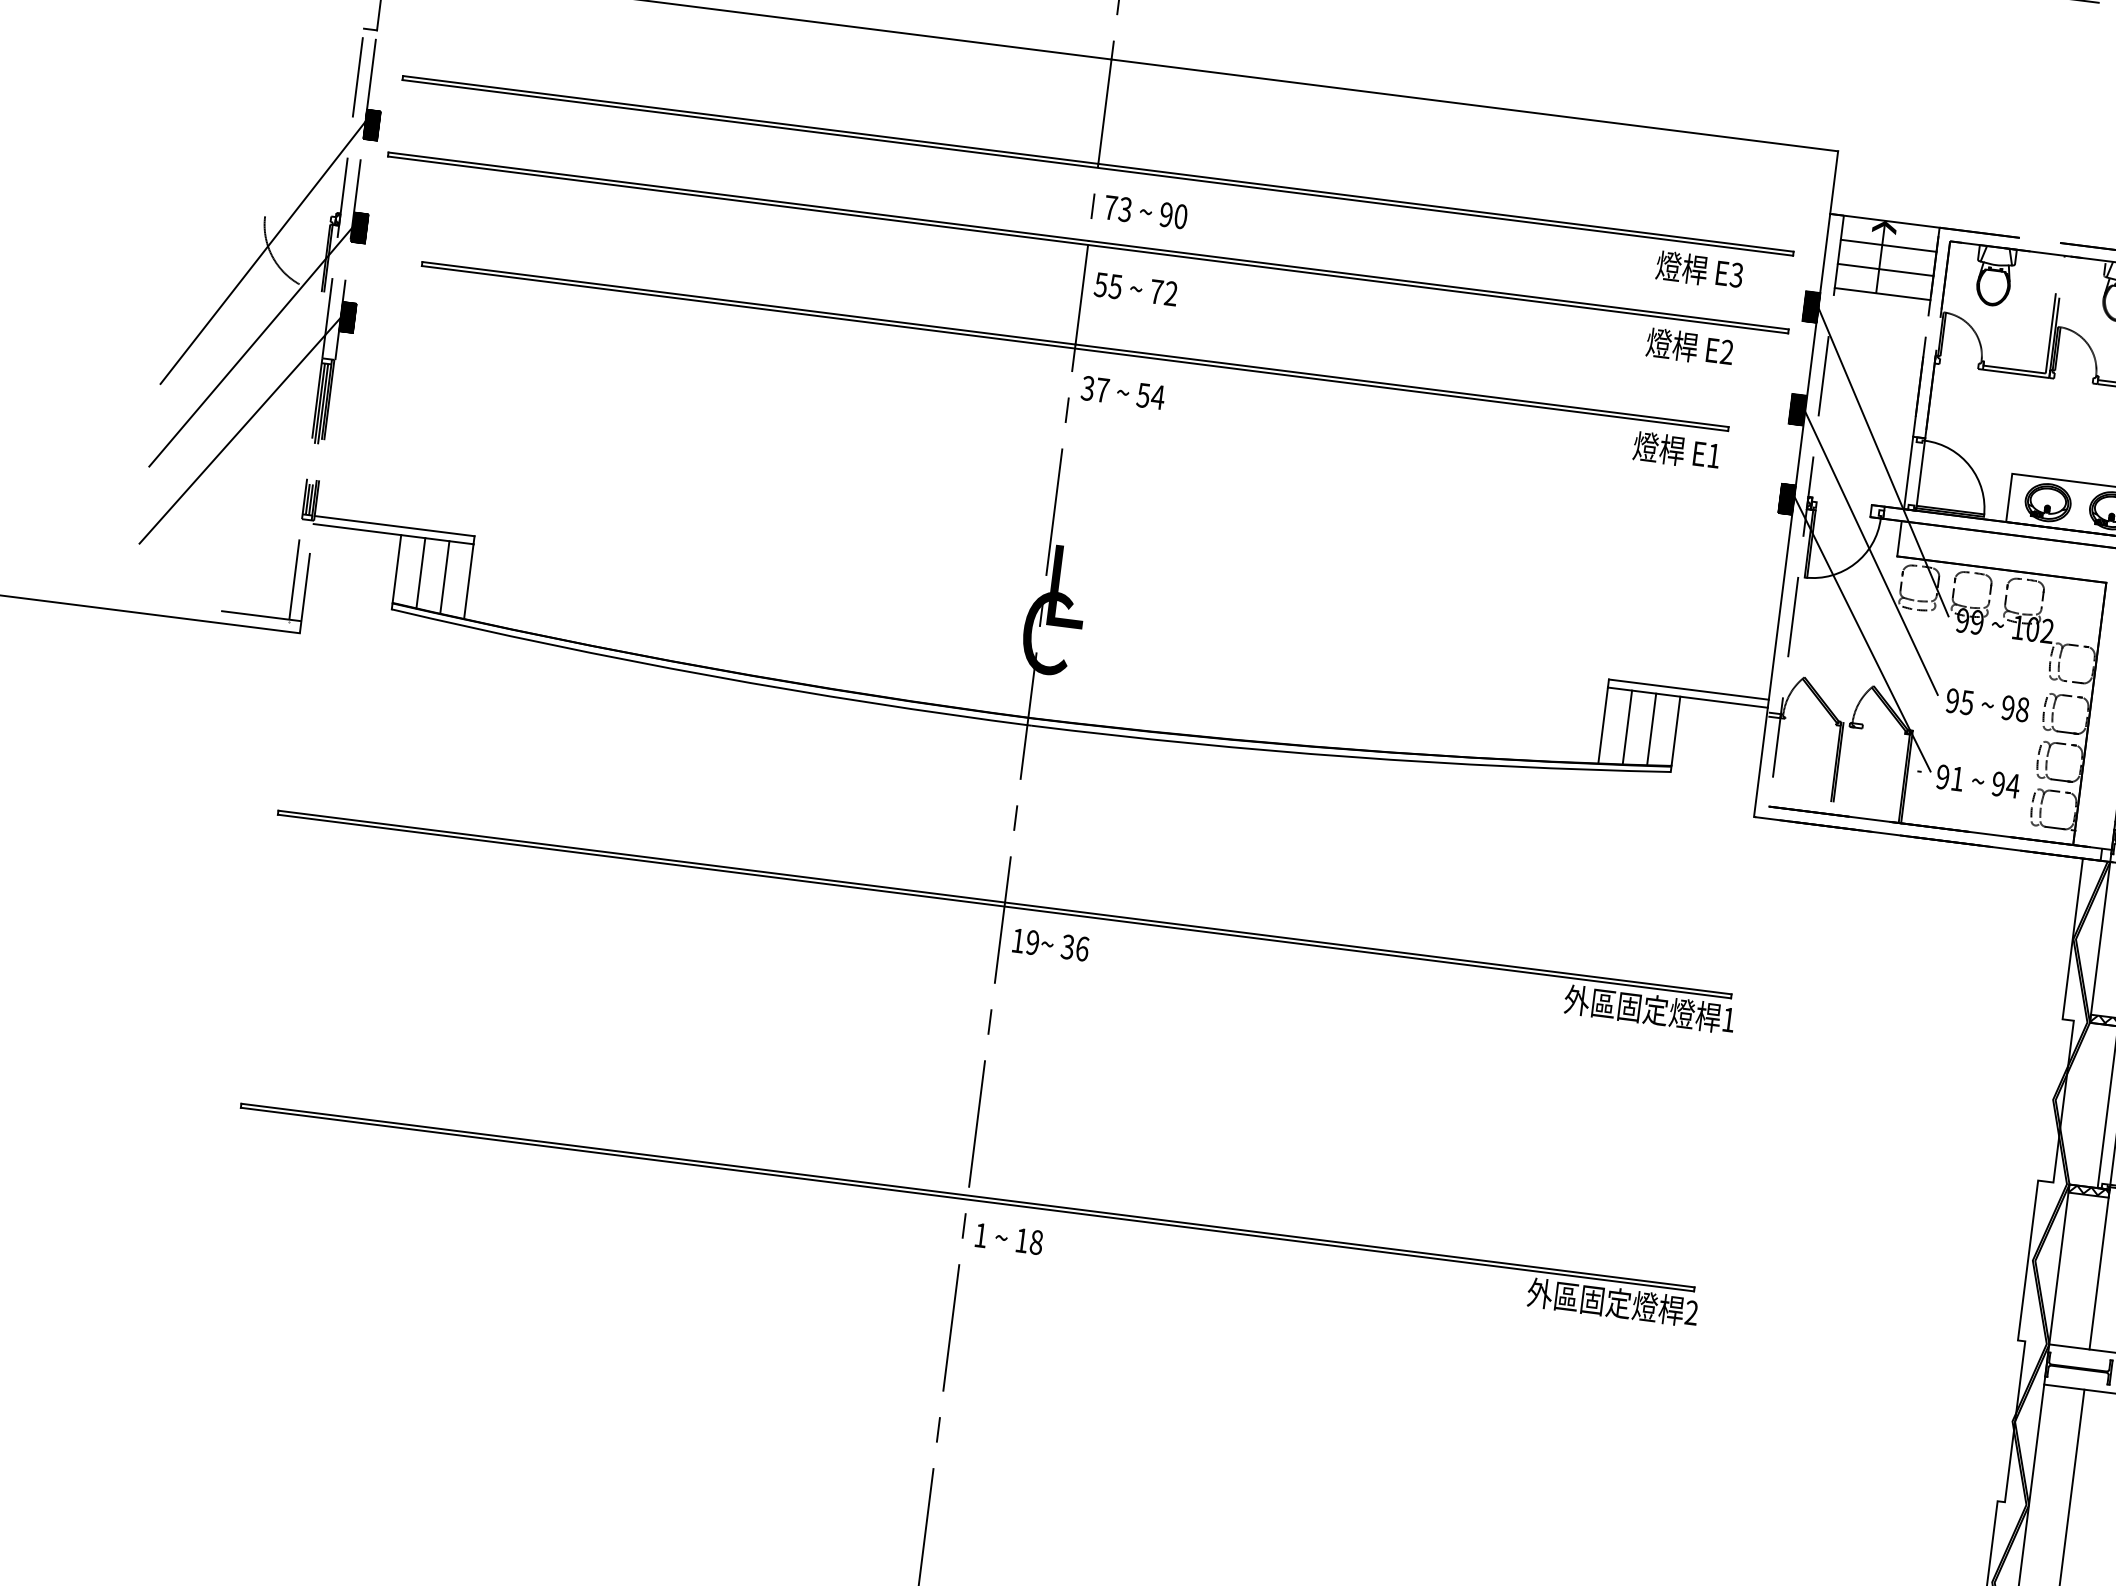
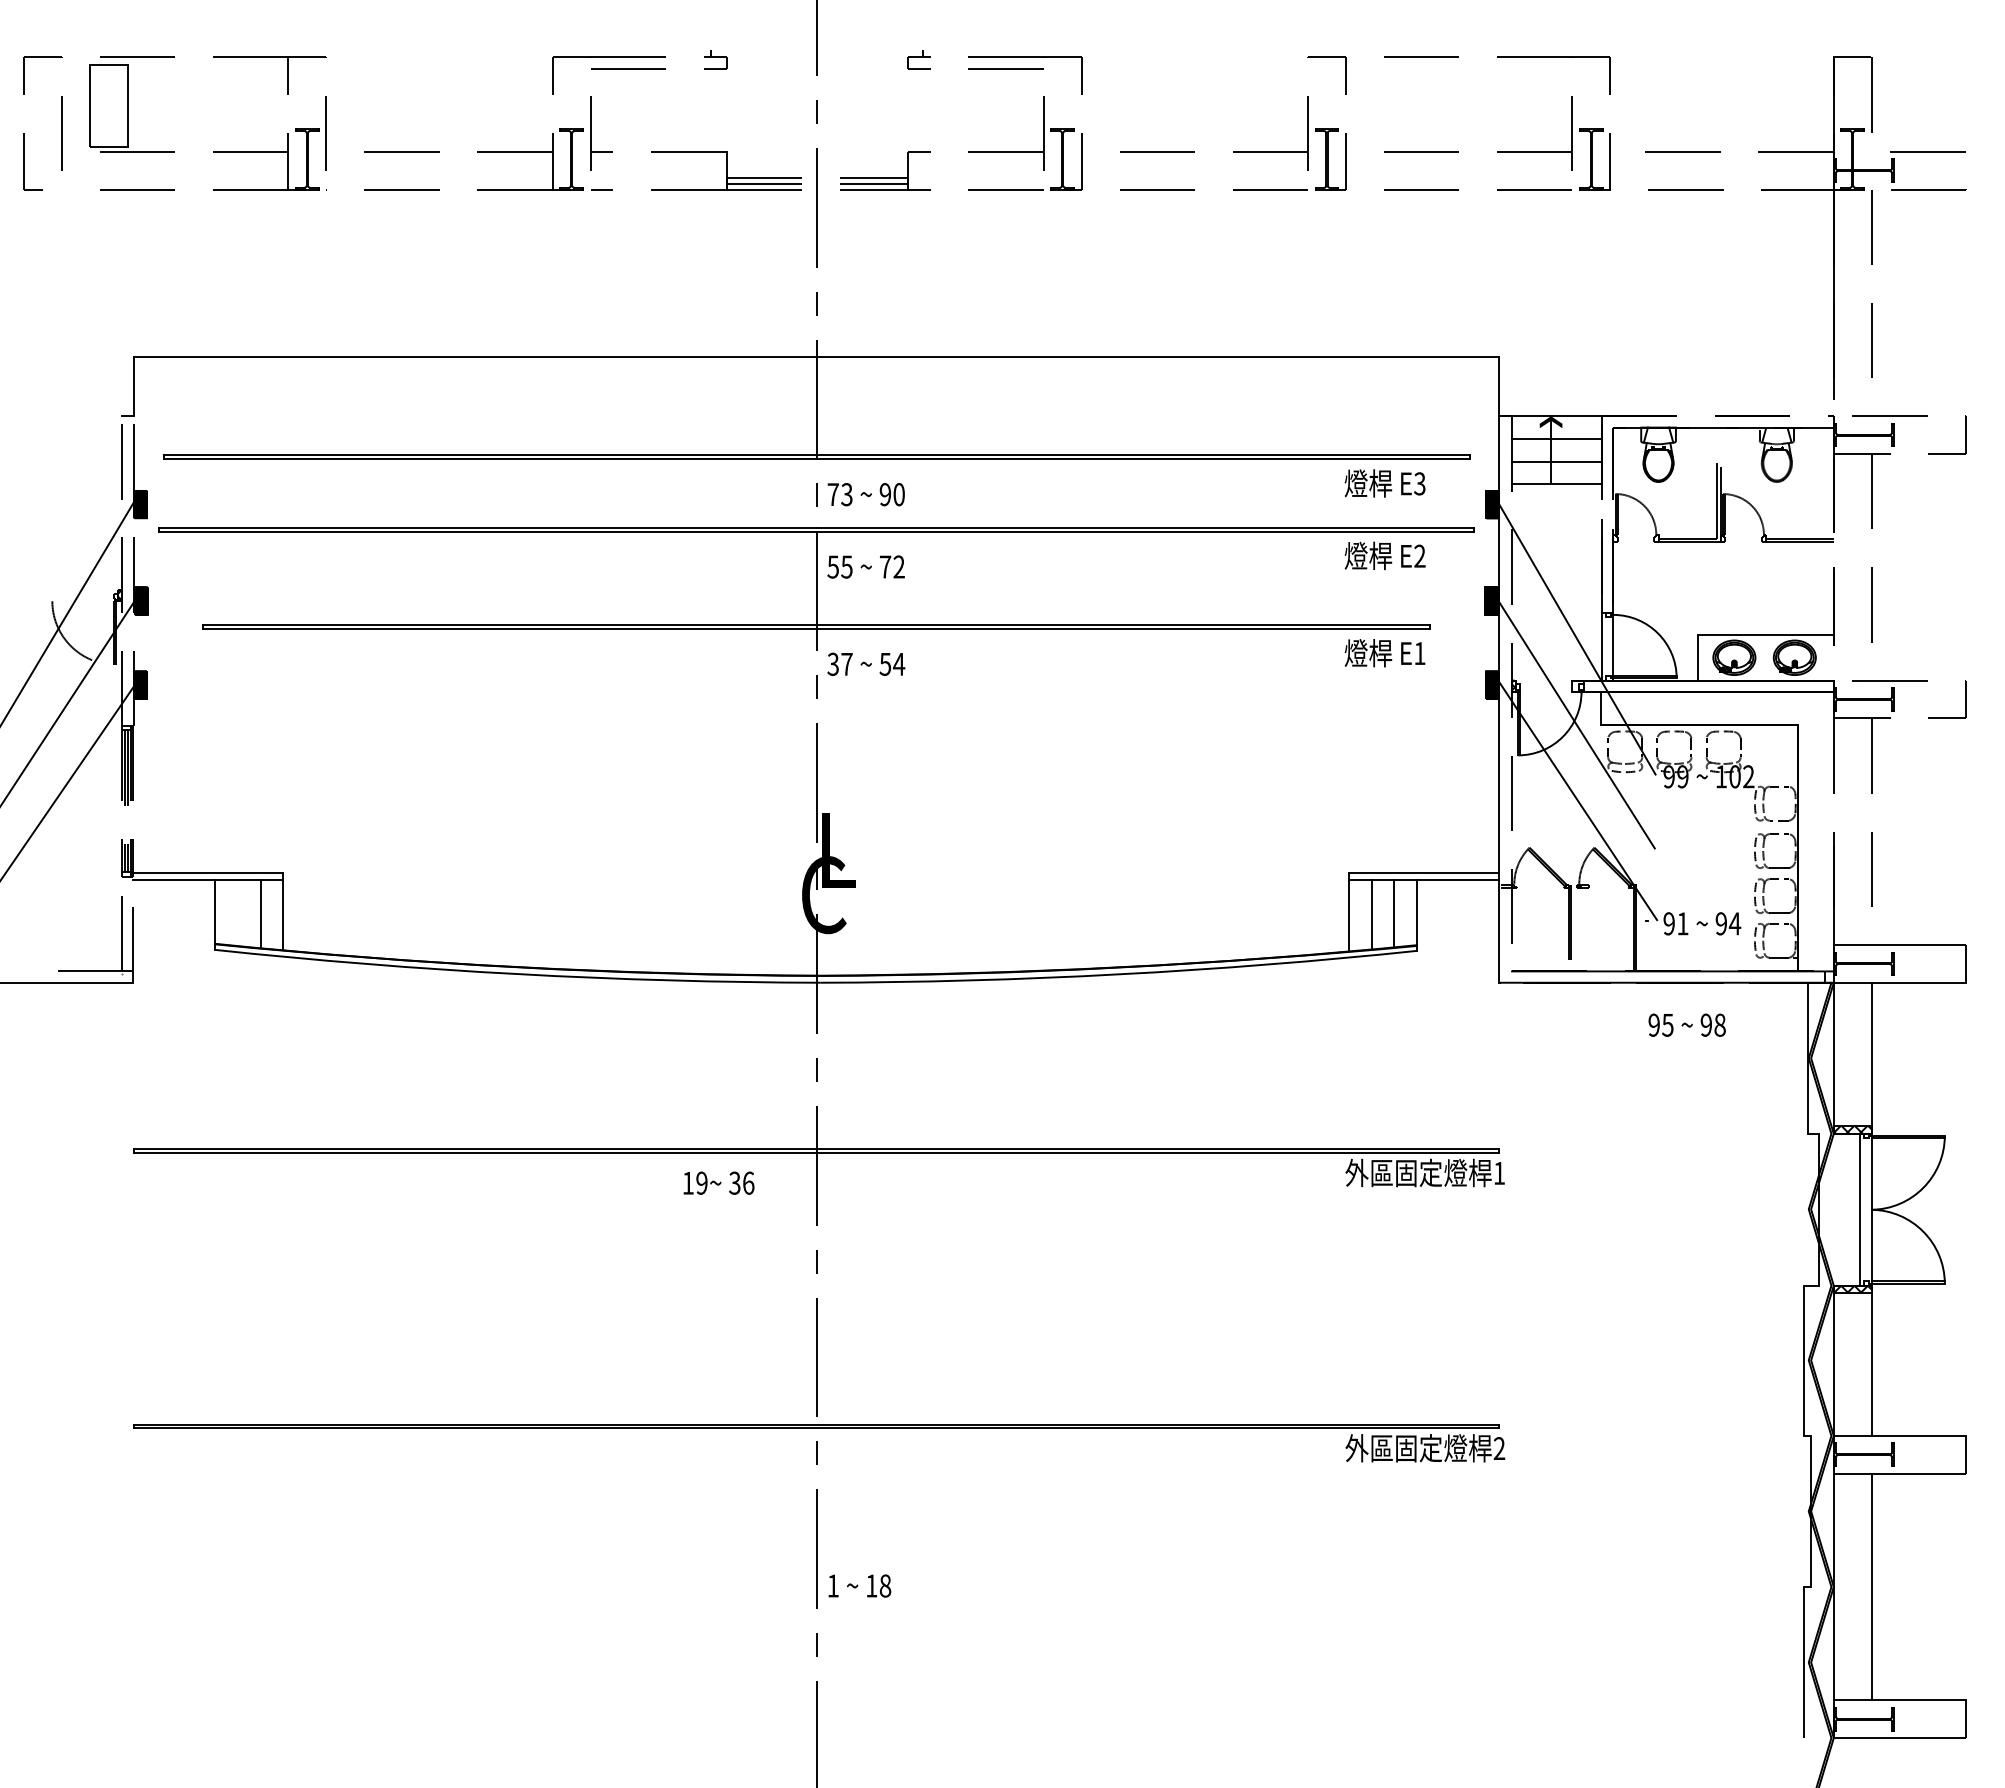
line: (421, 573) -> (238, 913), removed
text: (1987, 704) -> (1686, 1024), moved
text: (1050, 944) -> (718, 1182), moved
text: (1008, 1238) -> (859, 1585), moved

